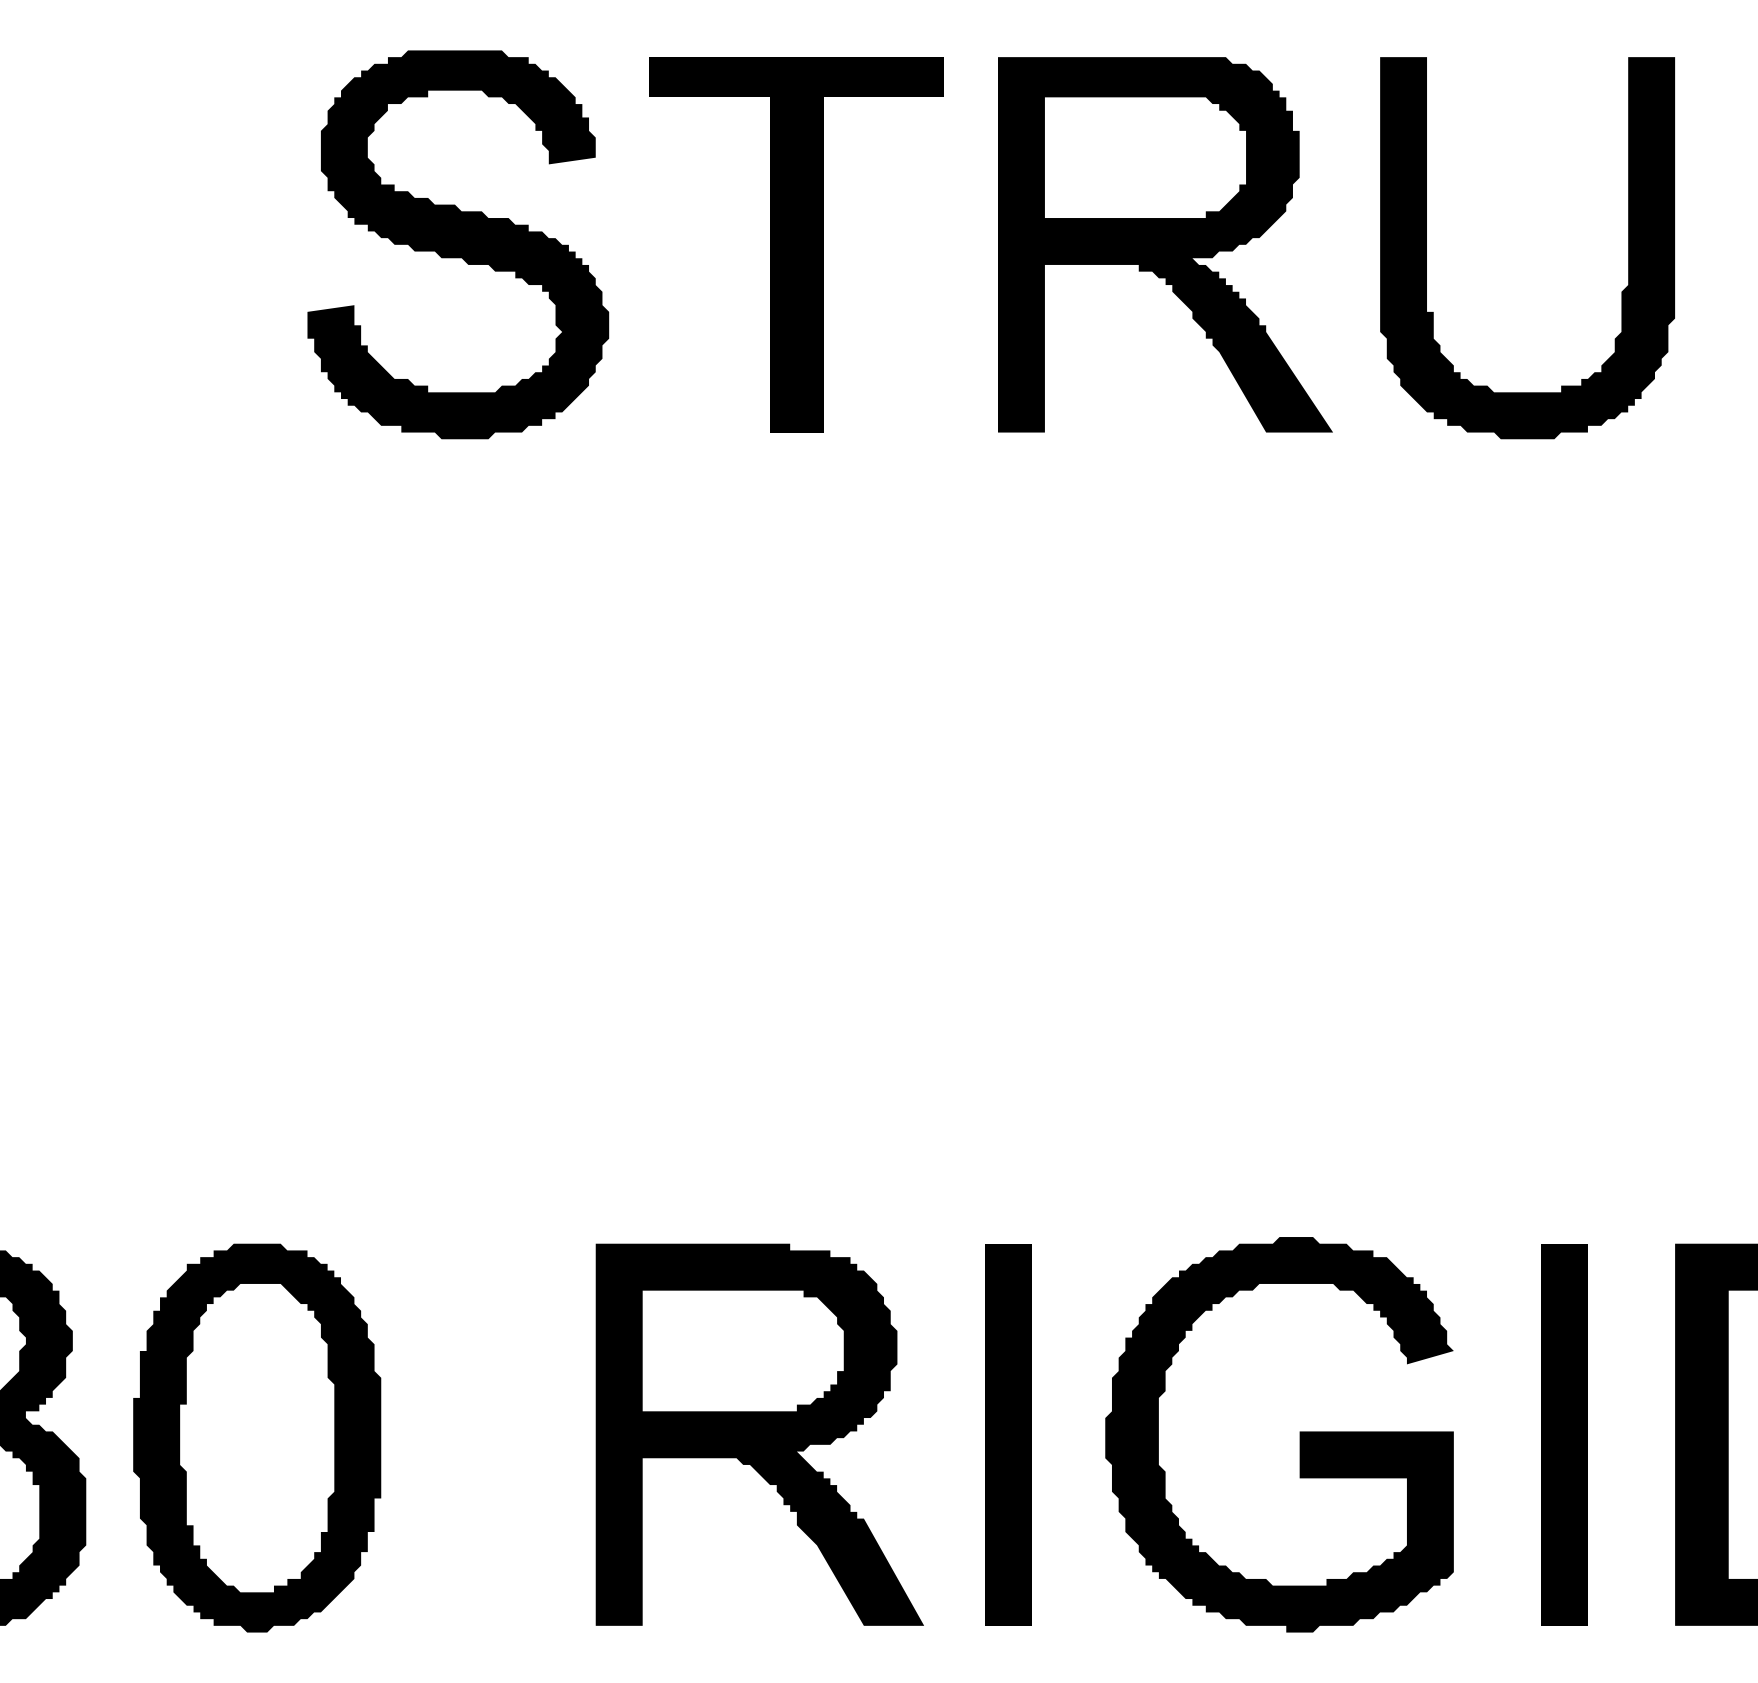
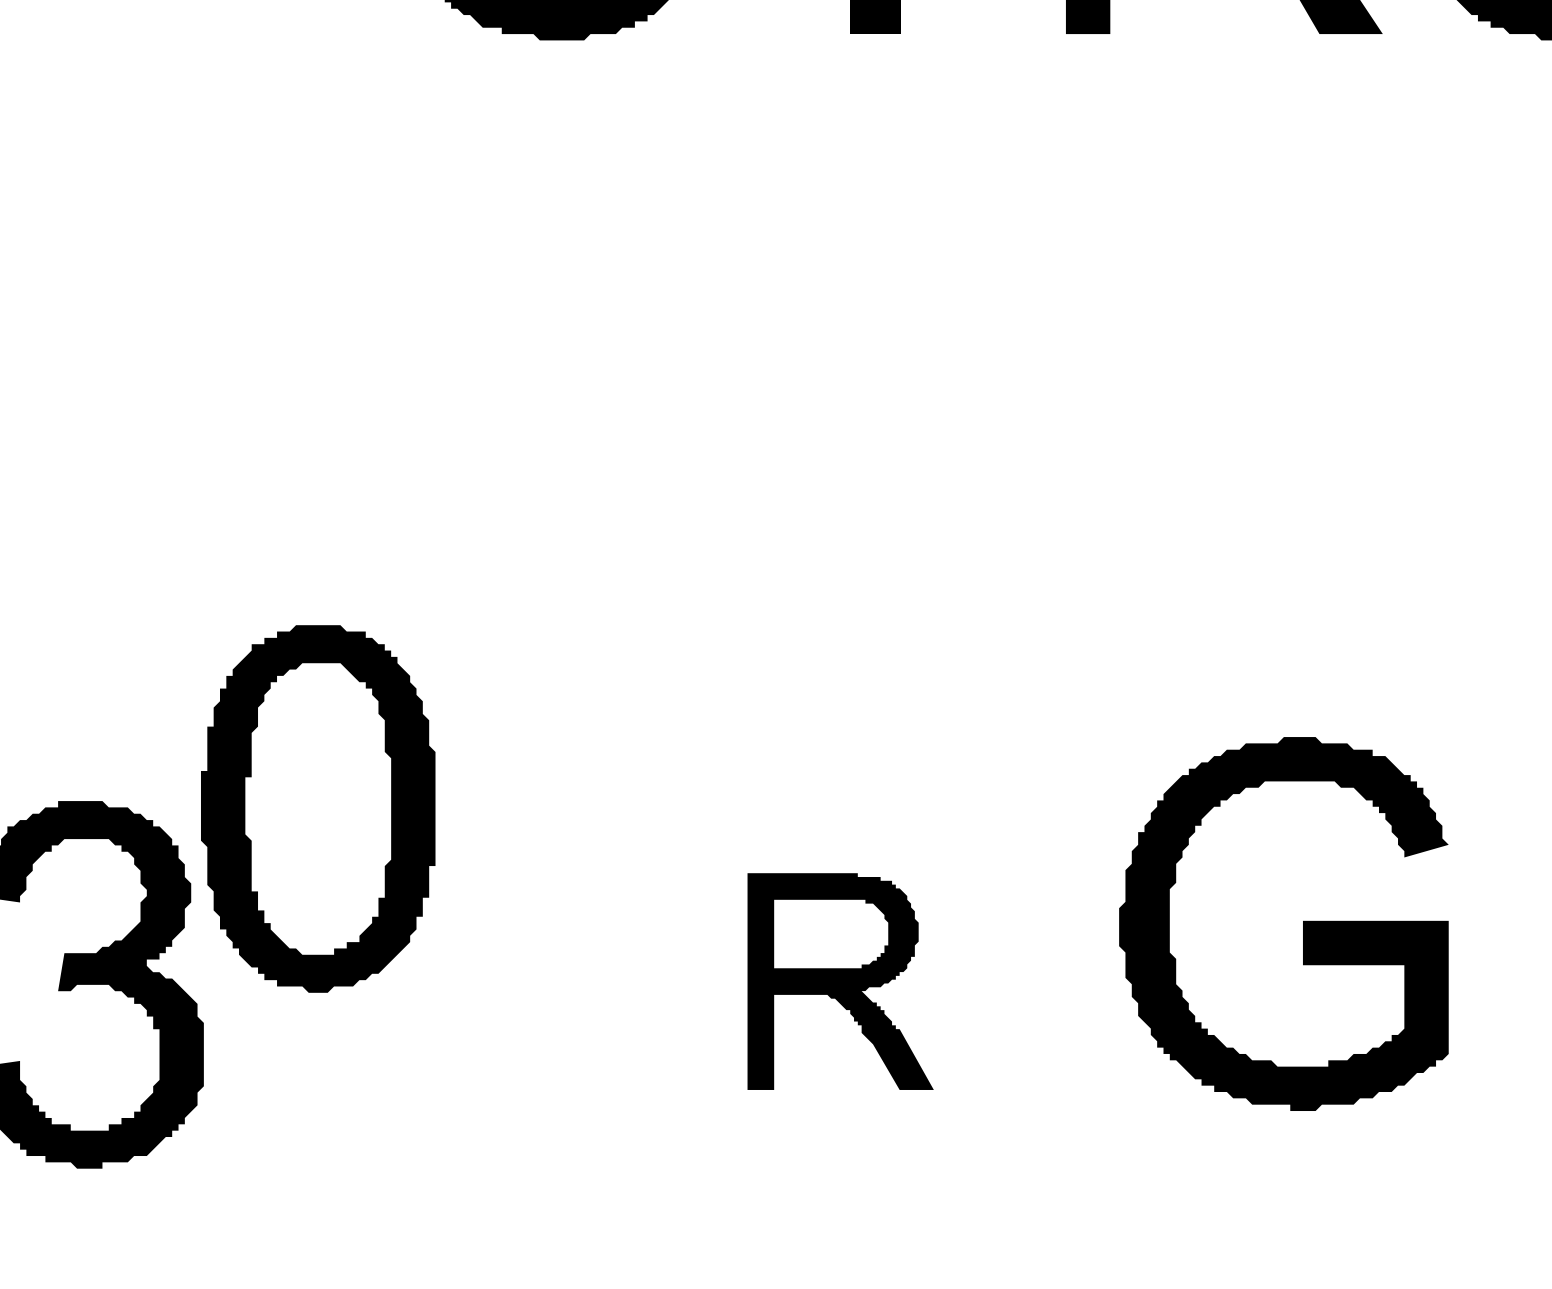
part: (759, 1434) -> (840, 981), size x0.6
fill: (1007, 1434) -> (1074, 981), removed
part: (1299, 1434) -> (1302, 923), moved
part: (257, 1437) -> (318, 808), moved

